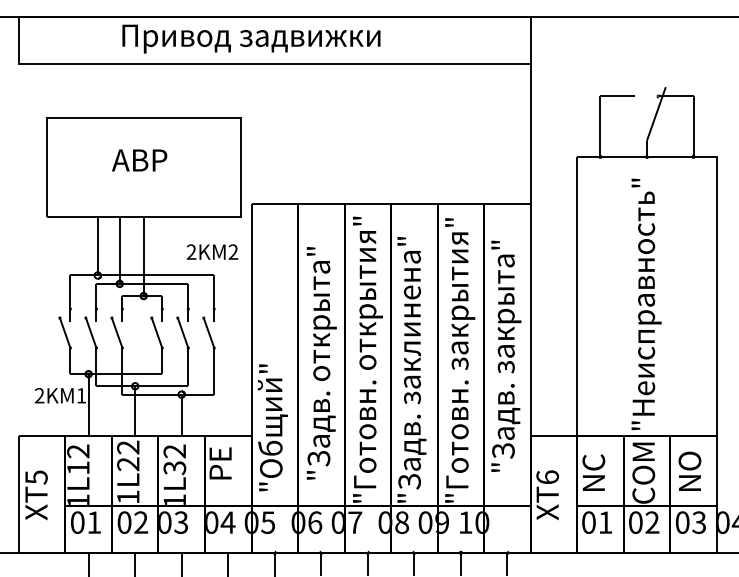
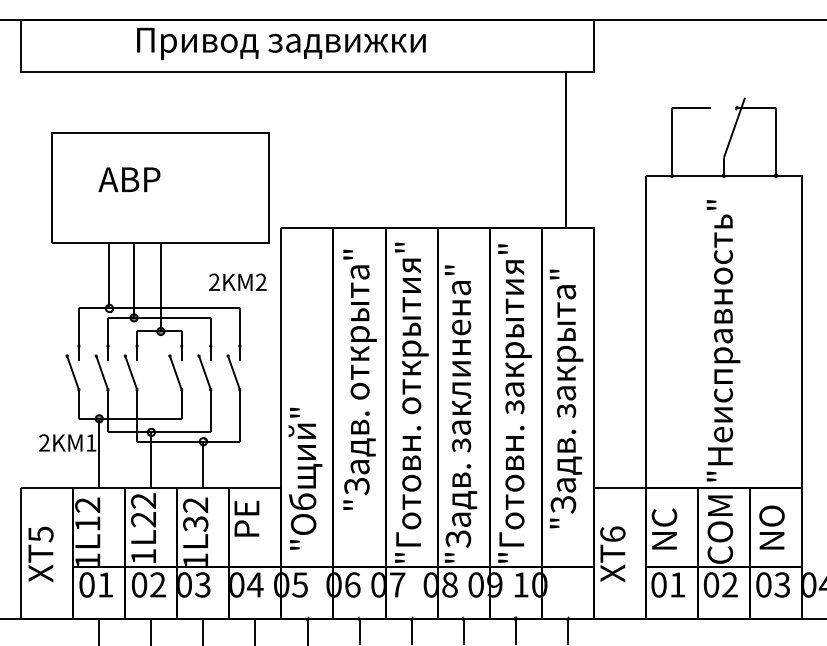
line: (530, 133) -> (565, 149), moved
text: (139, 160) -> (129, 179), moved
text: (321, 363) -> (359, 380), moved

